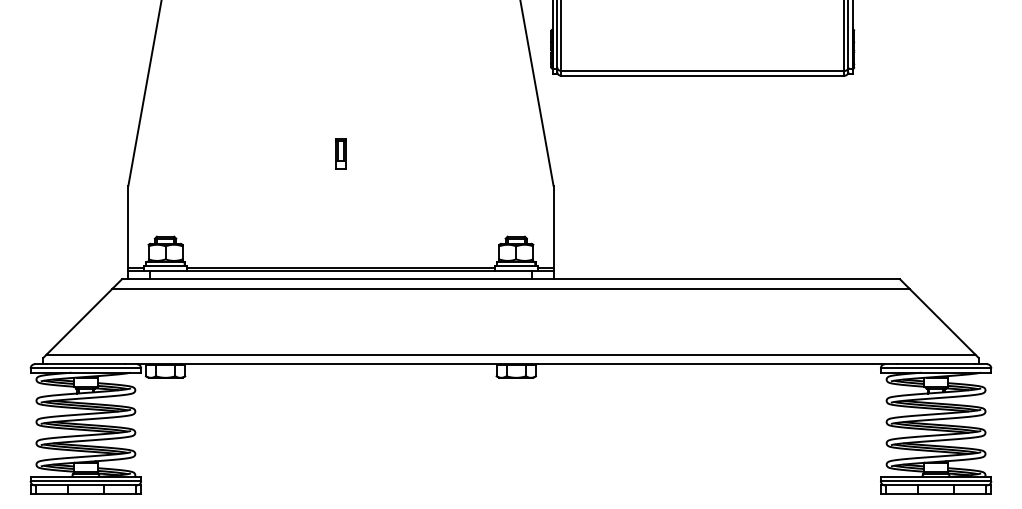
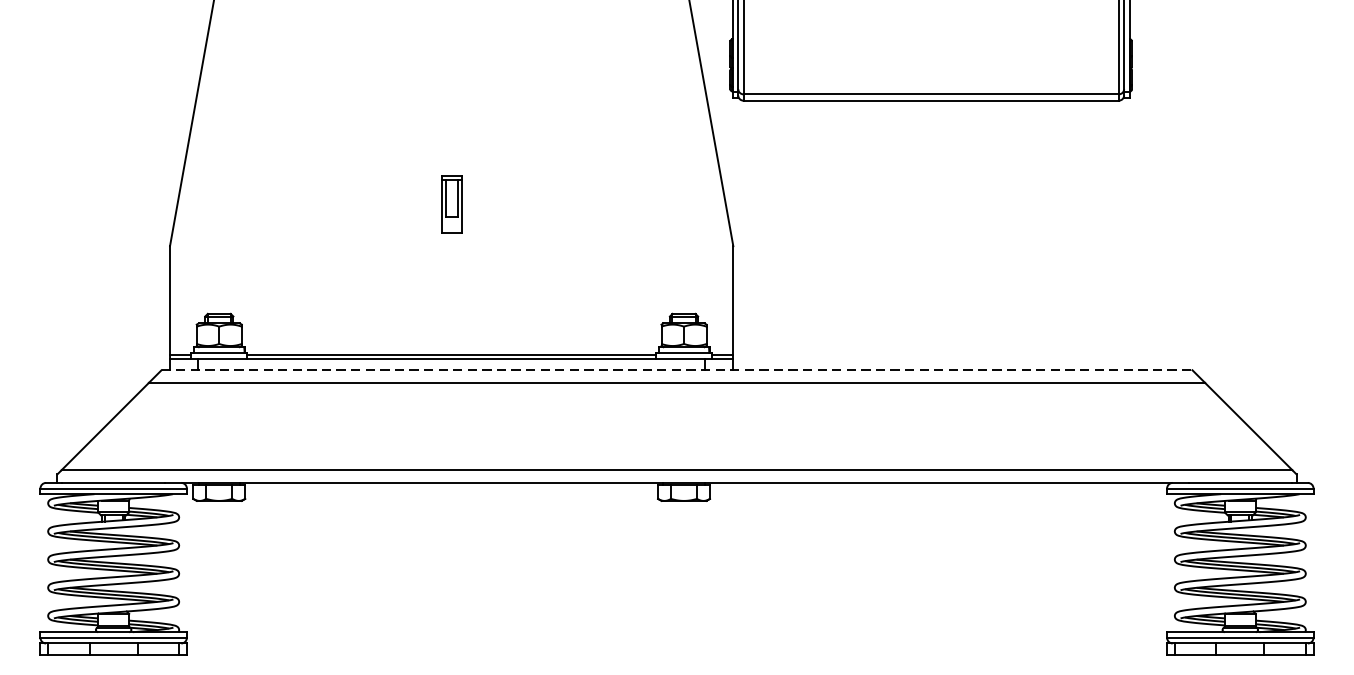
part: (340, 153) -> (451, 203), size x1.4
line: (511, 279) -> (677, 370), solid -> dashed

